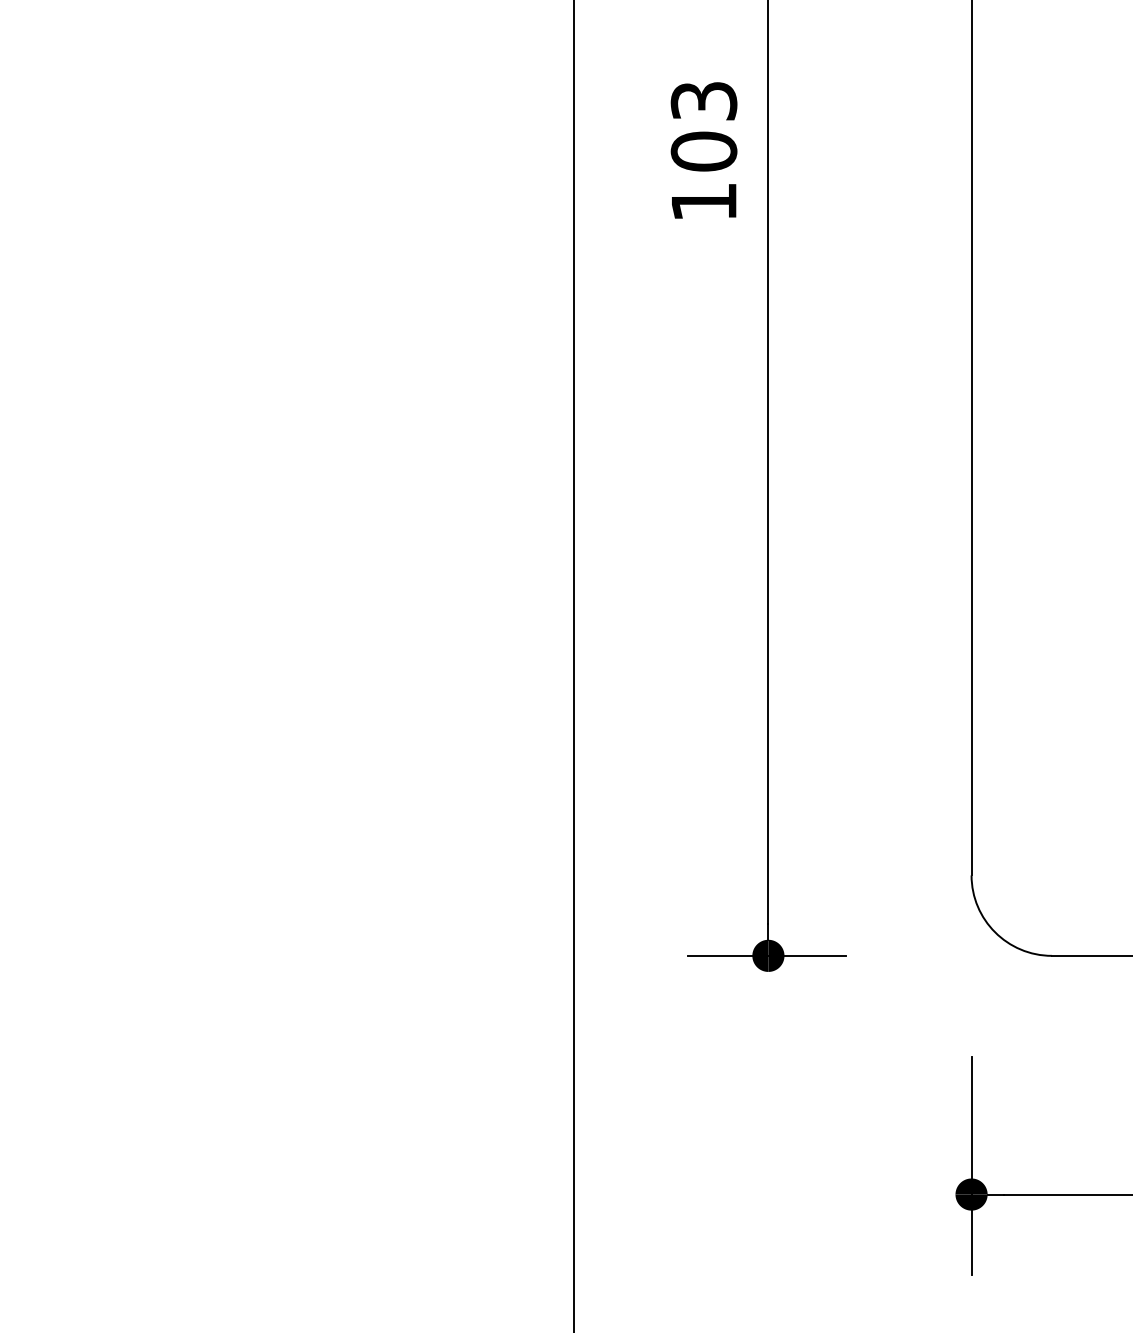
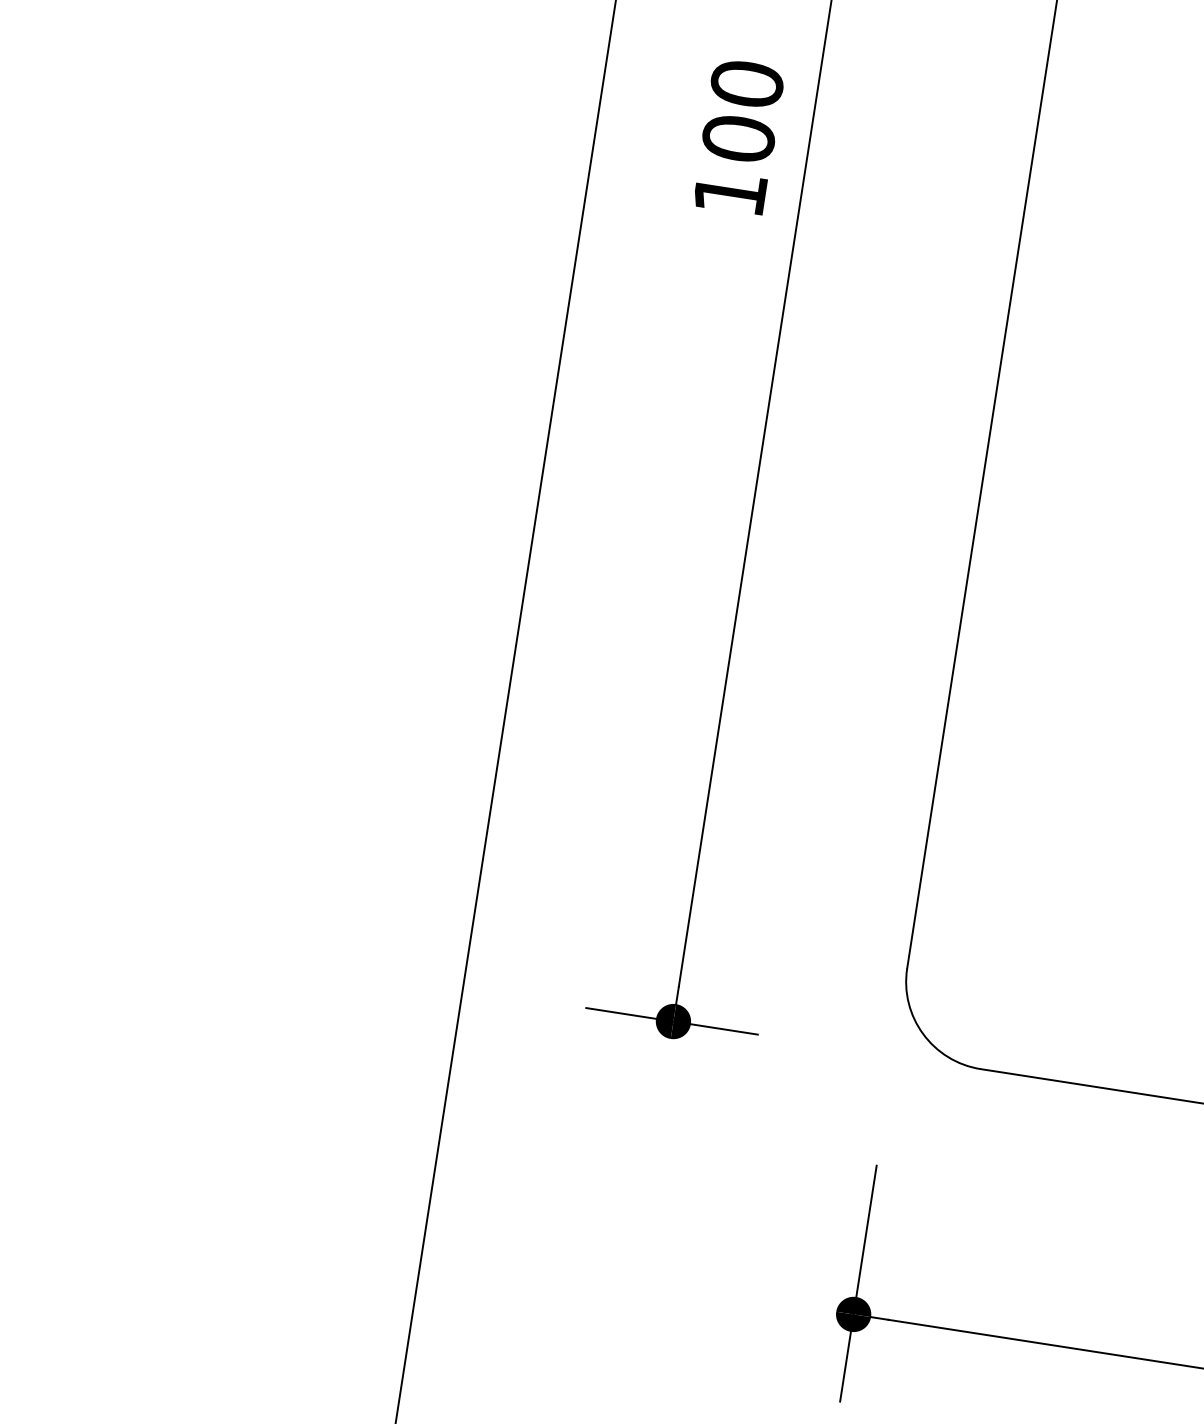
text: (703, 101) -> (746, 84), 103 -> 100

